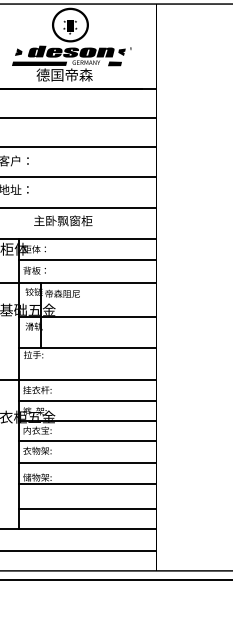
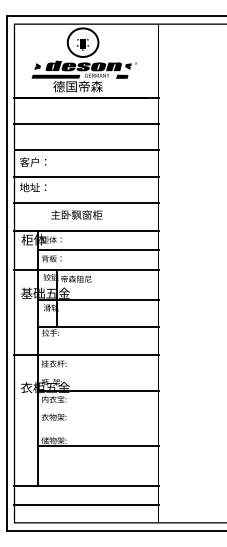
line: (87, 401) -> (98, 373), removed
line: (87, 440) -> (98, 408), removed
line: (87, 462) -> (98, 427), removed
line: (87, 509) -> (98, 468), removed

